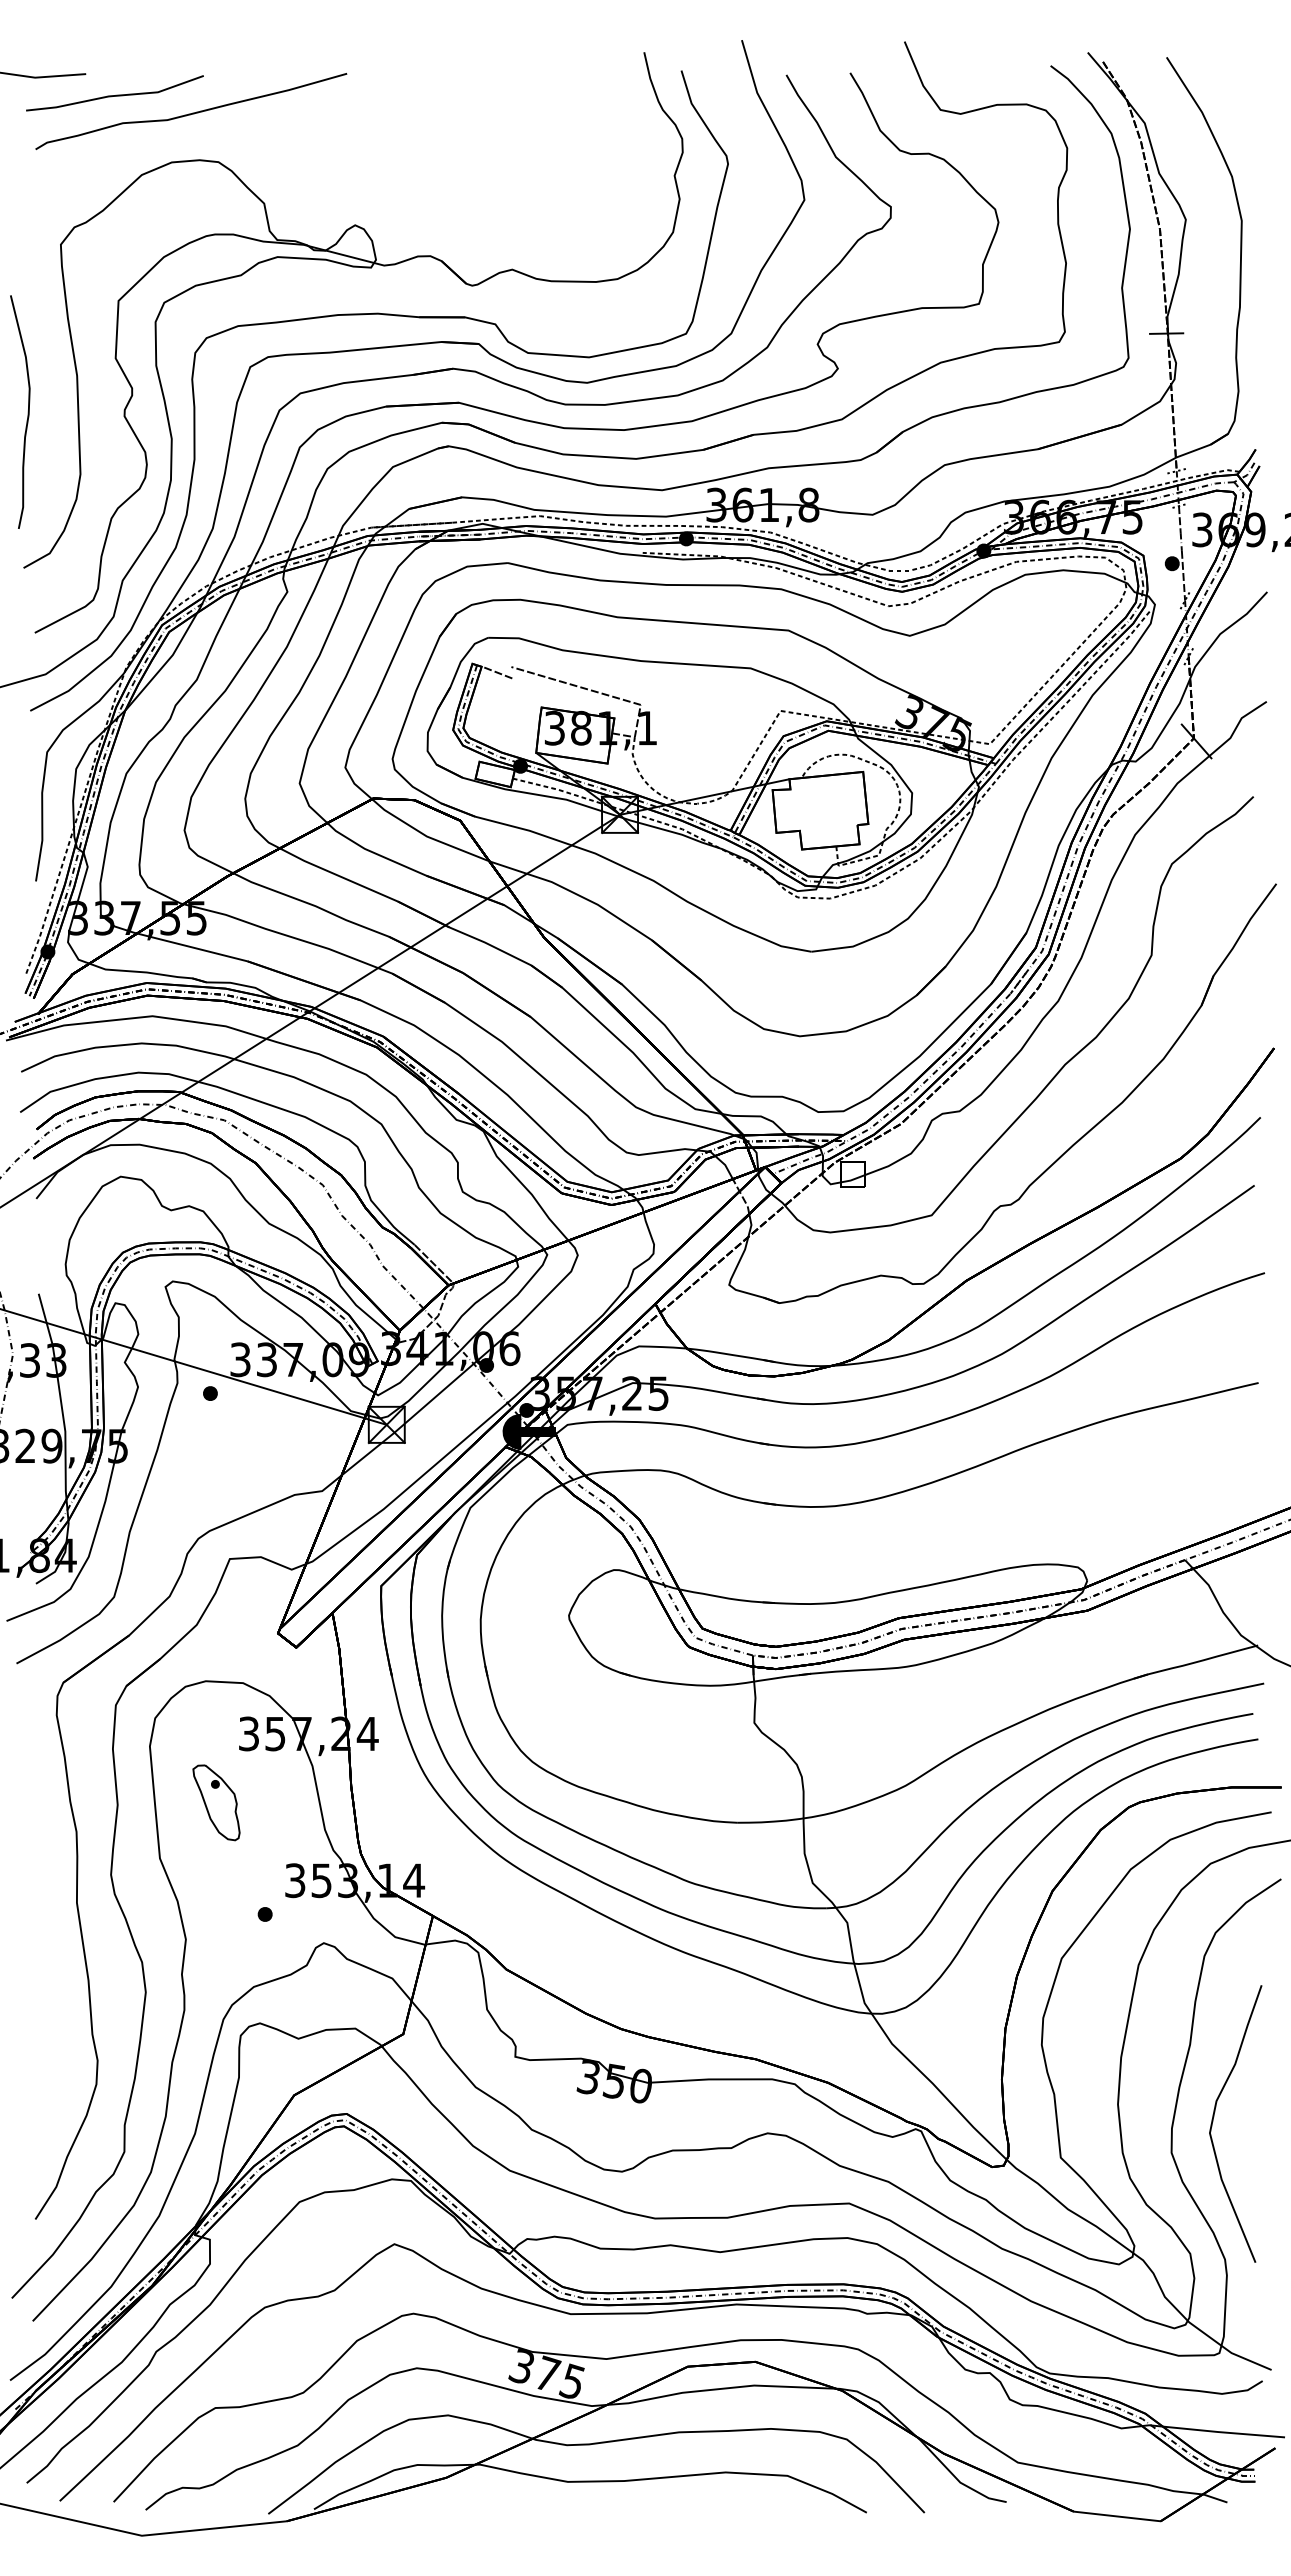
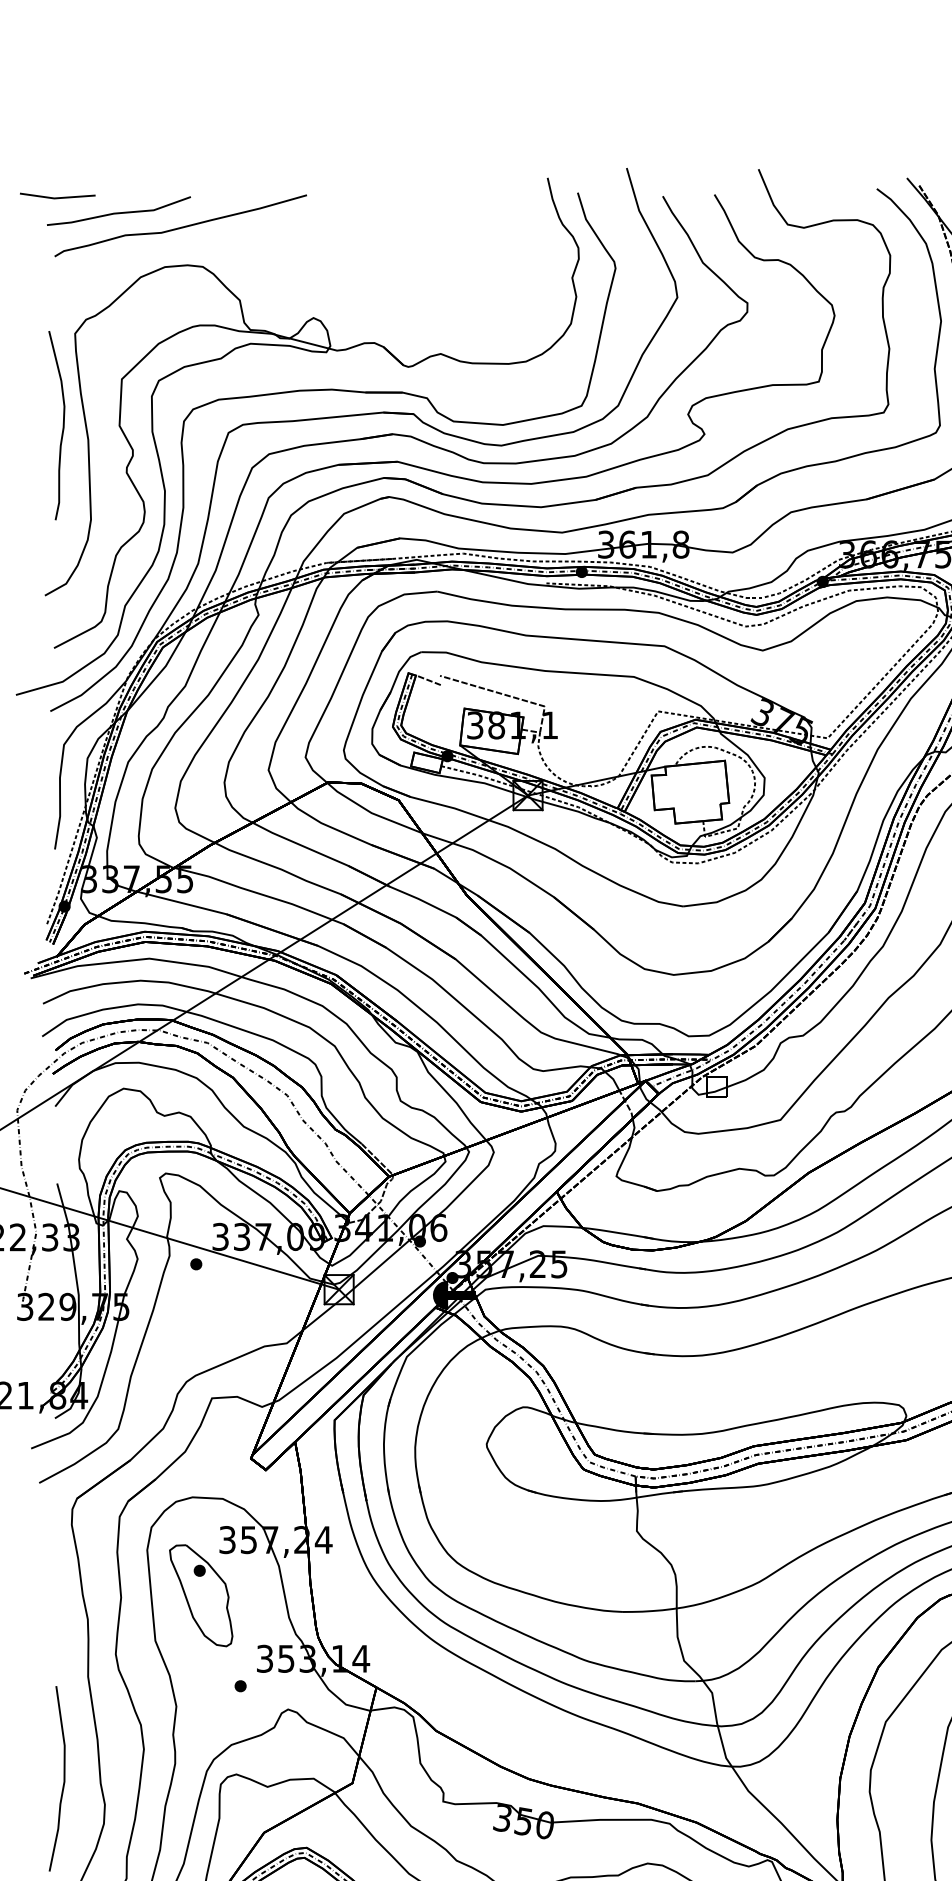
curve: (27, 411) -> (62, 425), moved
part: (216, 1802) -> (201, 1595), size x1.67
curve: (46, 2028) -> (63, 1778), added

